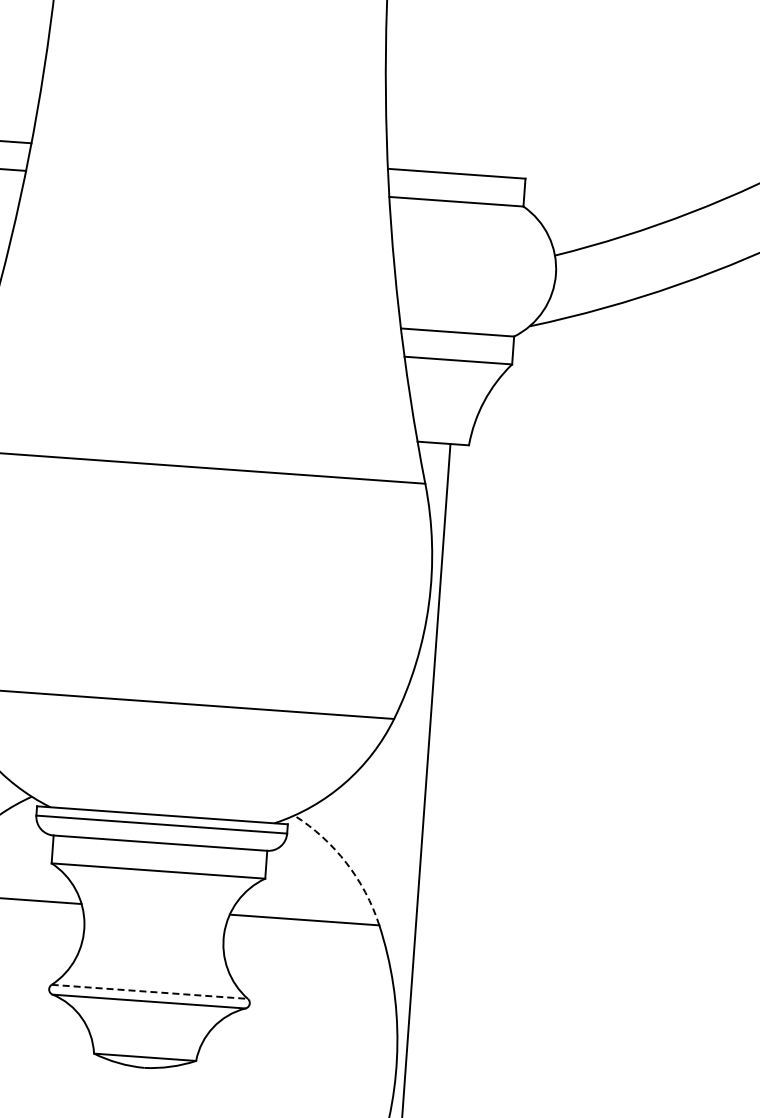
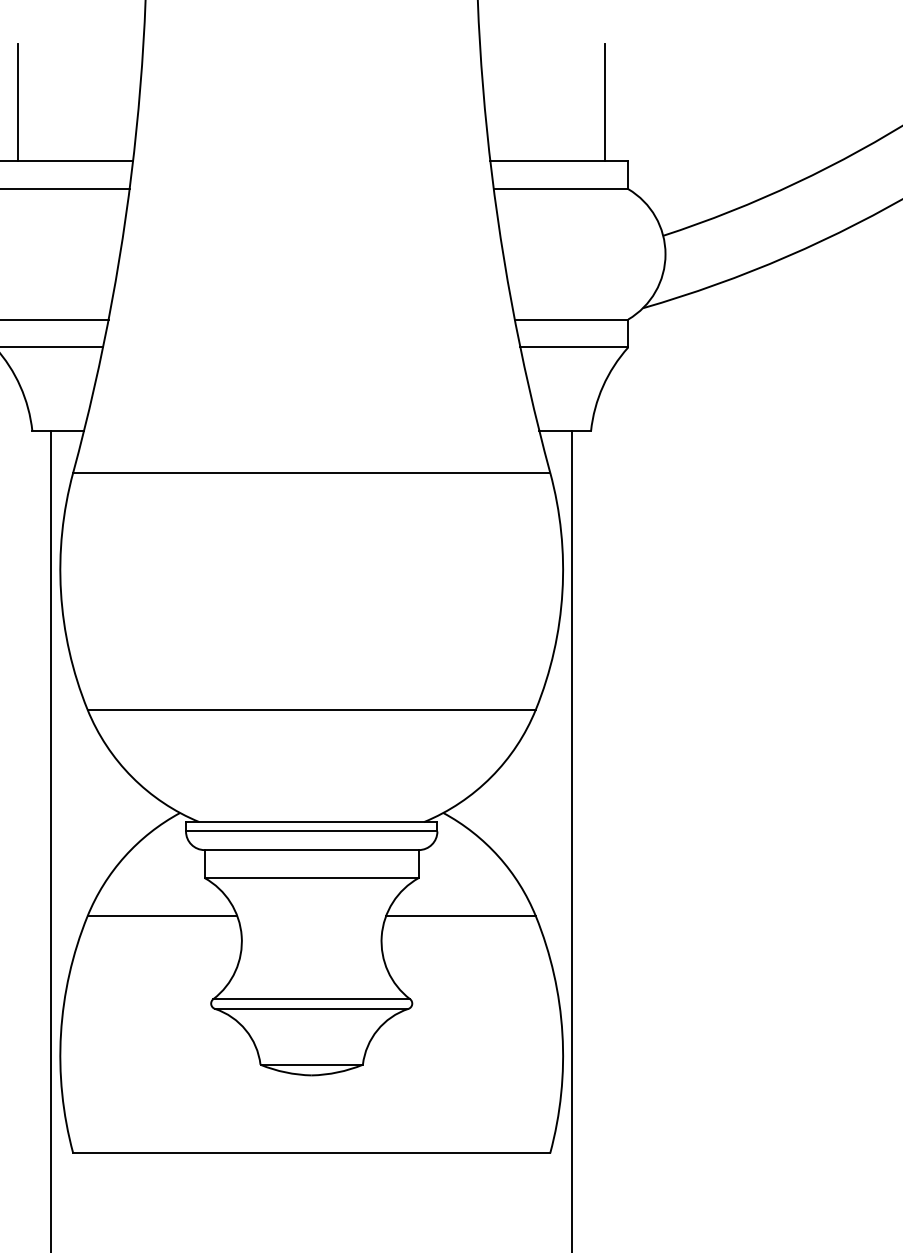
line: (506, 118) -> (605, 102), added
arc: (346, 862) -> (498, 856), dashed -> solid
line: (150, 992) -> (312, 999), dashed -> solid

